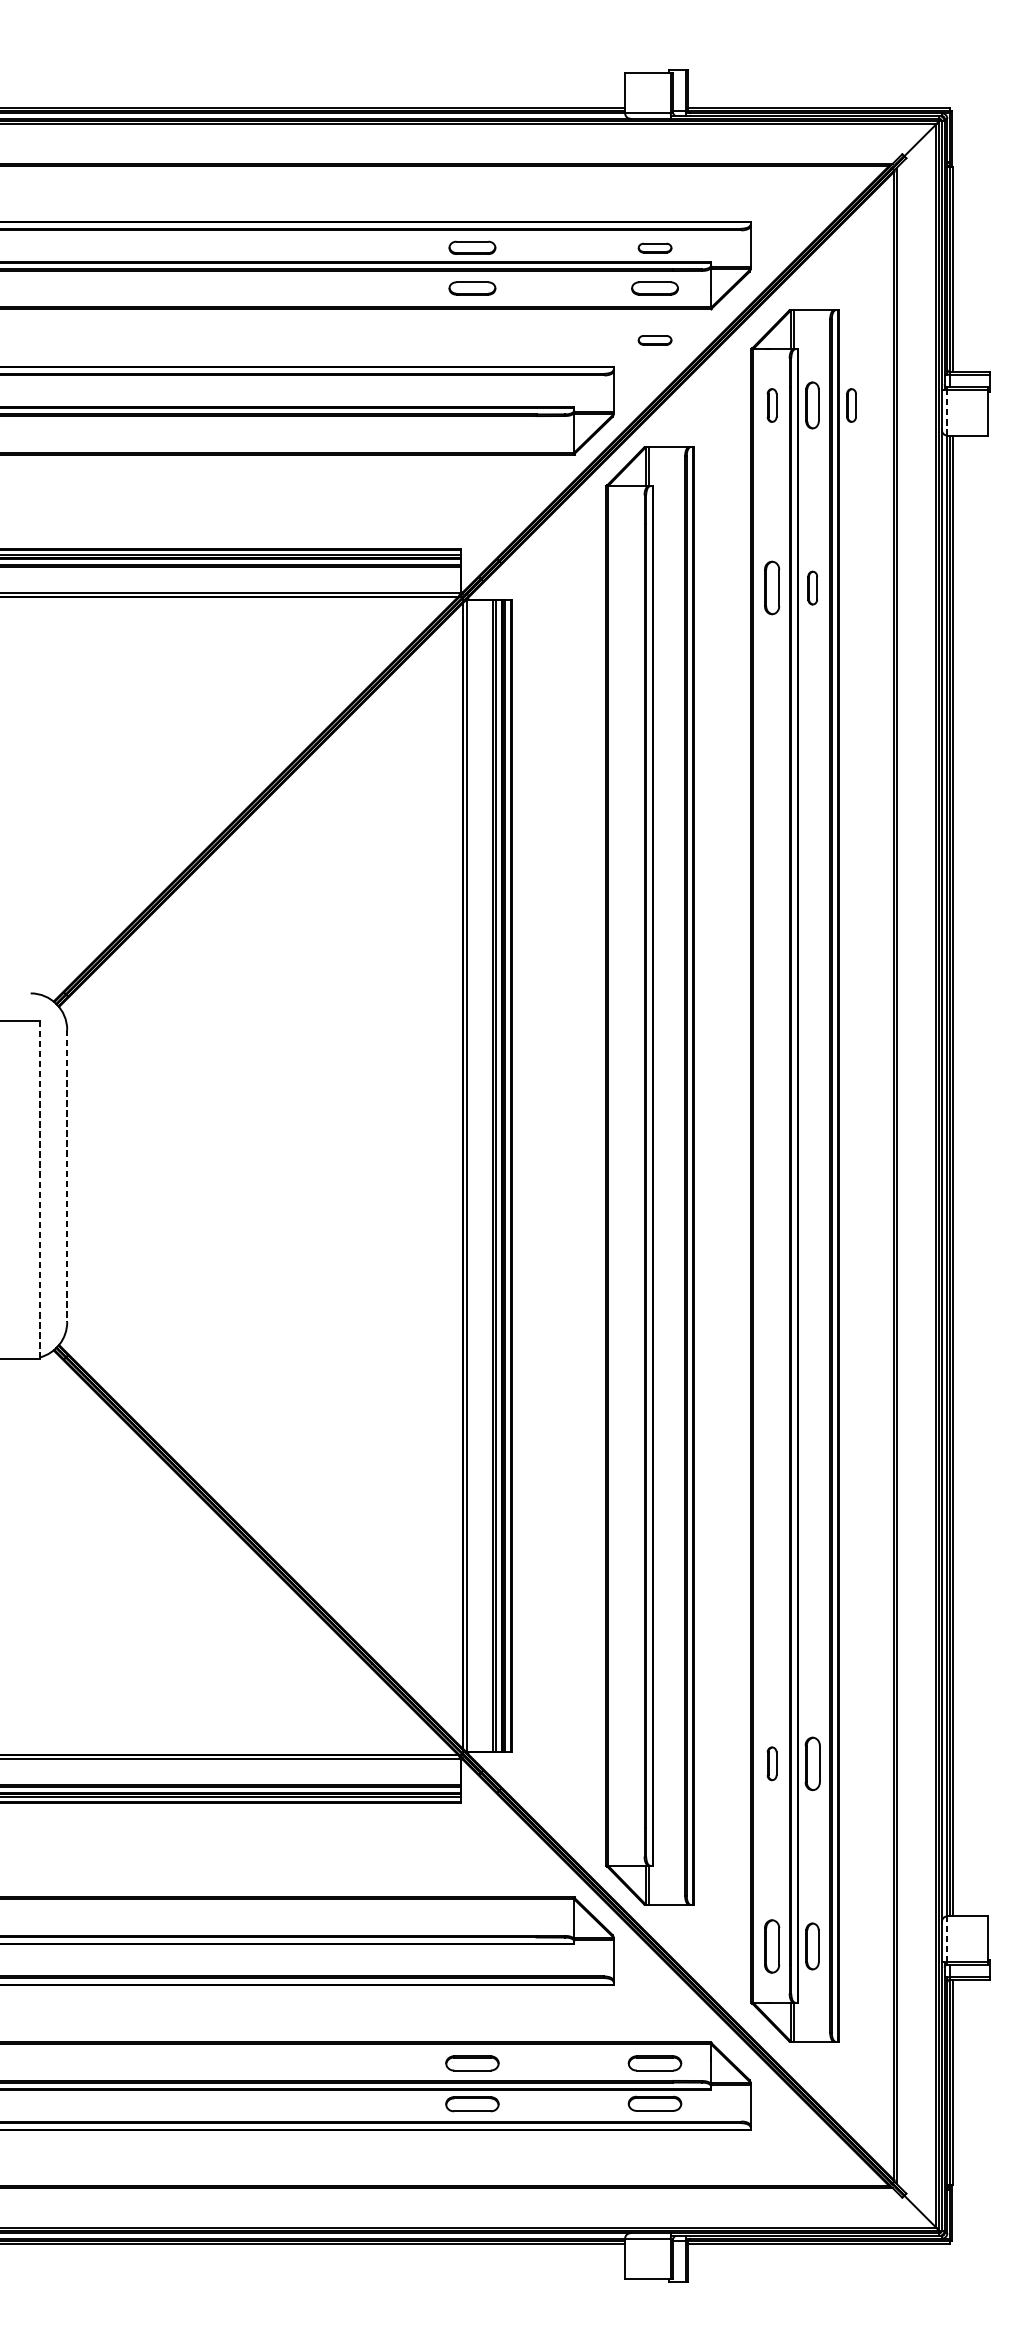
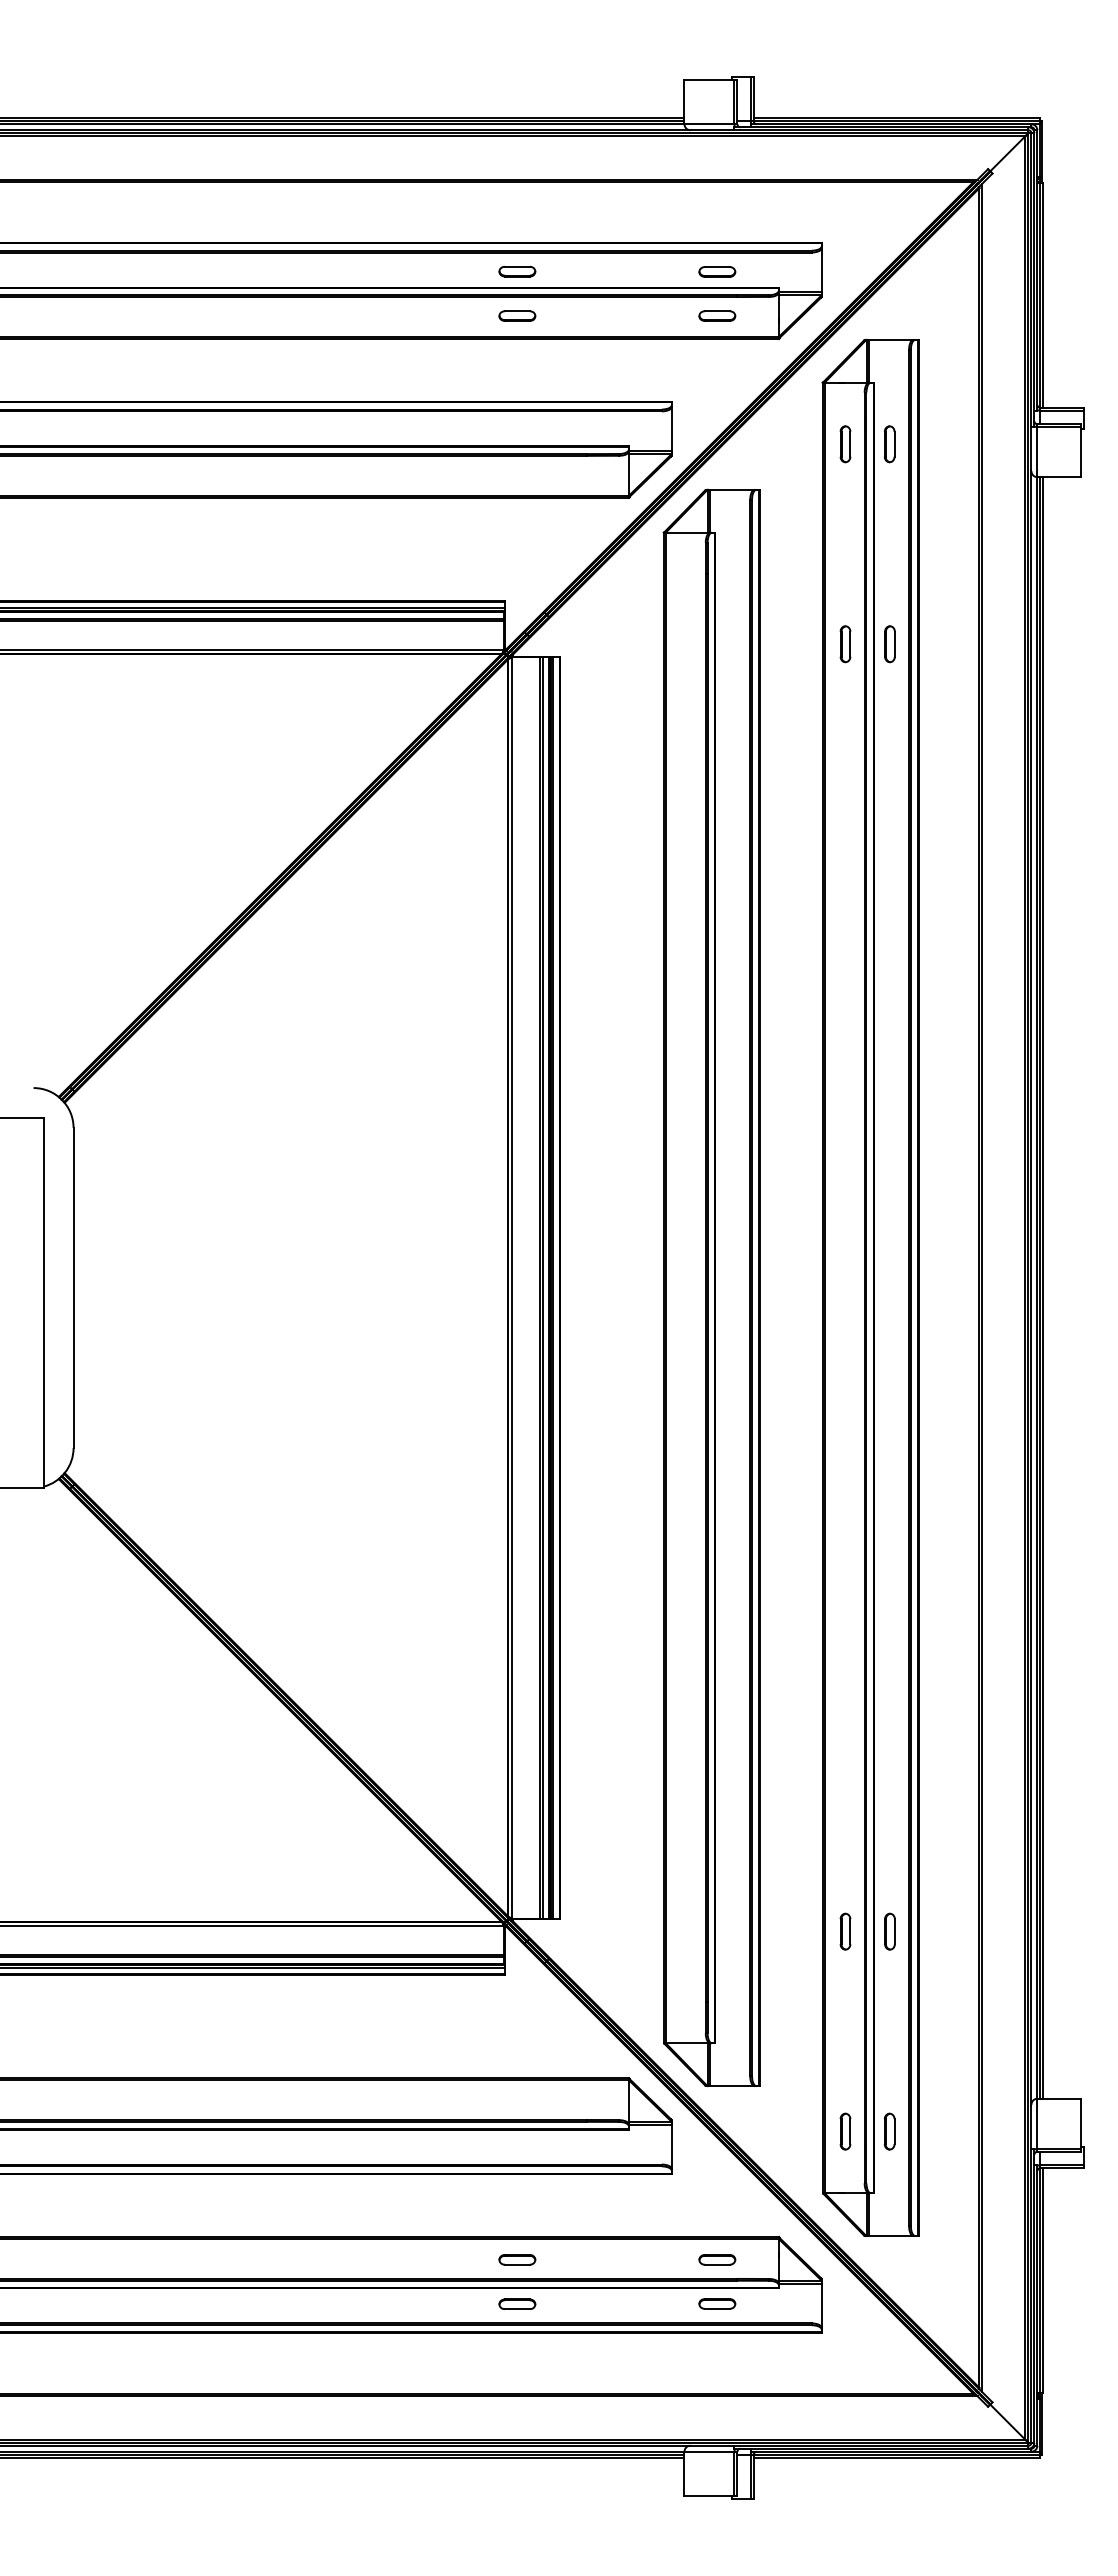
part: (472, 247) -> (517, 271), size x0.71
part: (472, 287) -> (517, 315), size x0.71
part: (655, 287) -> (717, 315), size x0.71
part: (655, 339) -> (717, 372), removed
part: (812, 405) -> (889, 444), size x0.71
part: (851, 405) -> (932, 444), removed
line: (947, 413) -> (1037, 452), dashed -> solid
part: (772, 588) -> (845, 644), size x0.62
line: (67, 1176) -> (73, 1288), dashed -> solid
line: (39, 1190) -> (43, 1303), dashed -> solid
part: (812, 1763) -> (889, 1931), size x0.62
line: (947, 1938) -> (1037, 2123), dashed -> solid
part: (772, 1946) -> (845, 2131), size x0.62
part: (812, 1946) -> (889, 2131), size x0.71
part: (472, 2063) -> (517, 2259), size x0.62
part: (655, 2063) -> (717, 2259), size x0.62
part: (472, 2103) -> (517, 2303), size x0.62
part: (655, 2103) -> (717, 2303), size x0.62

